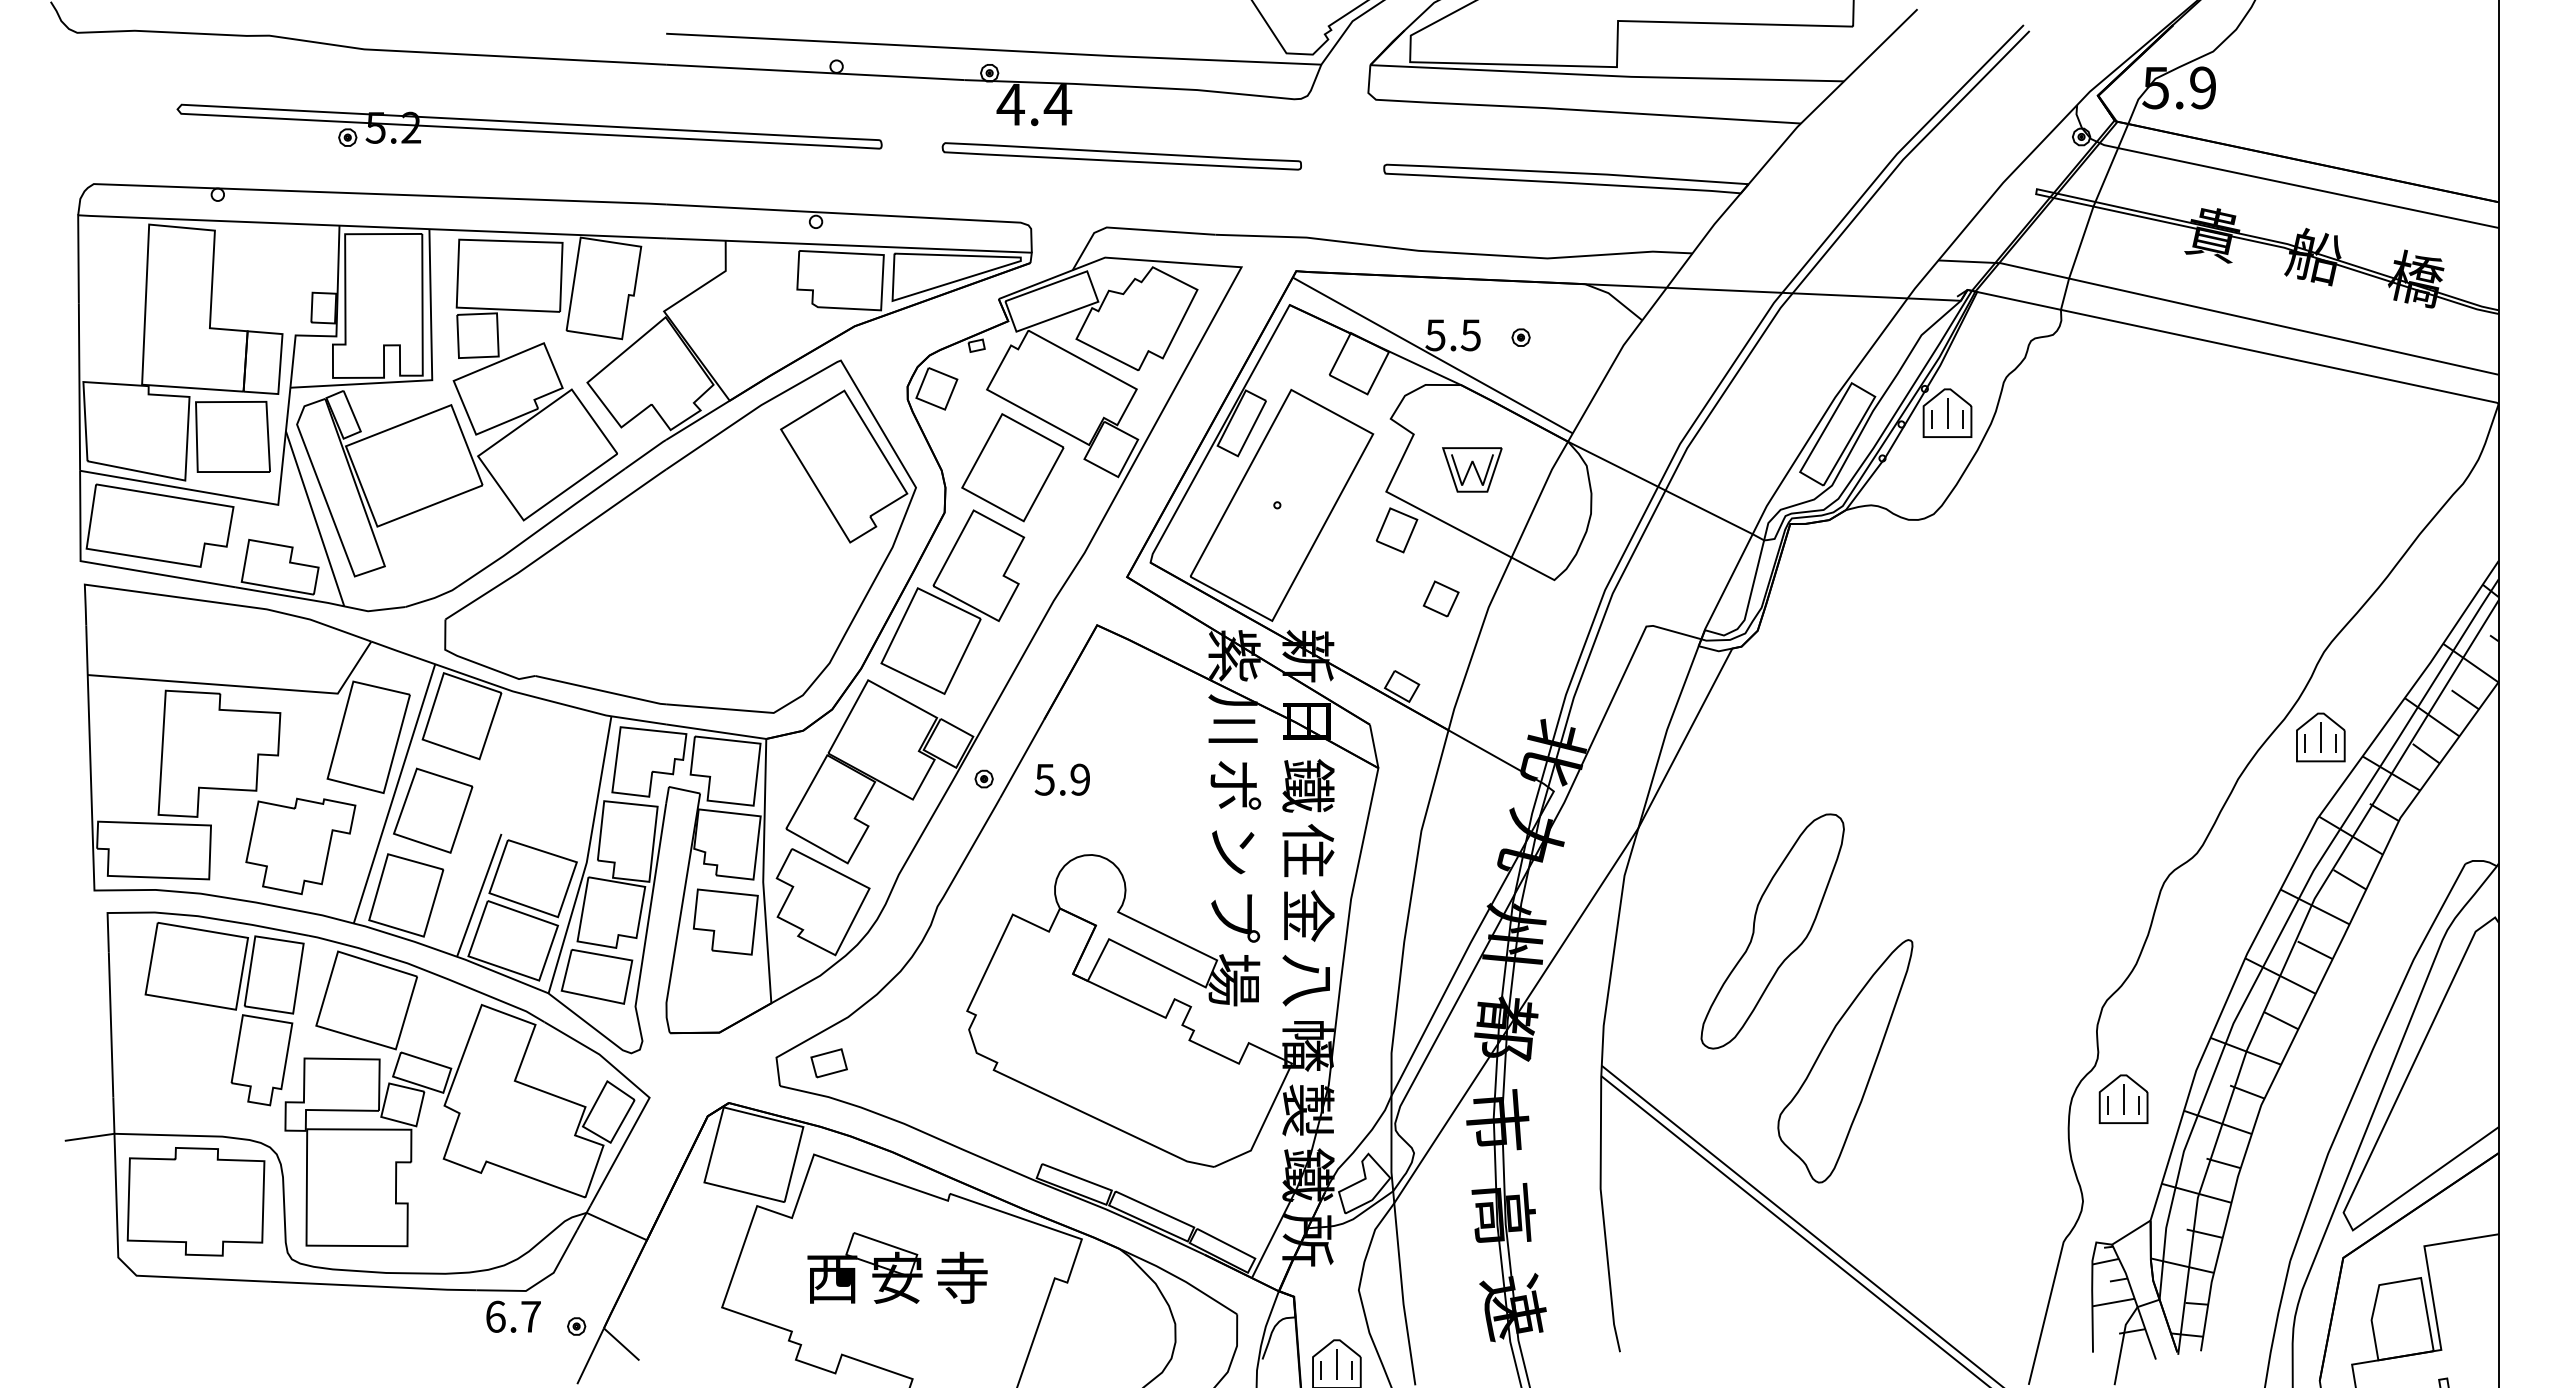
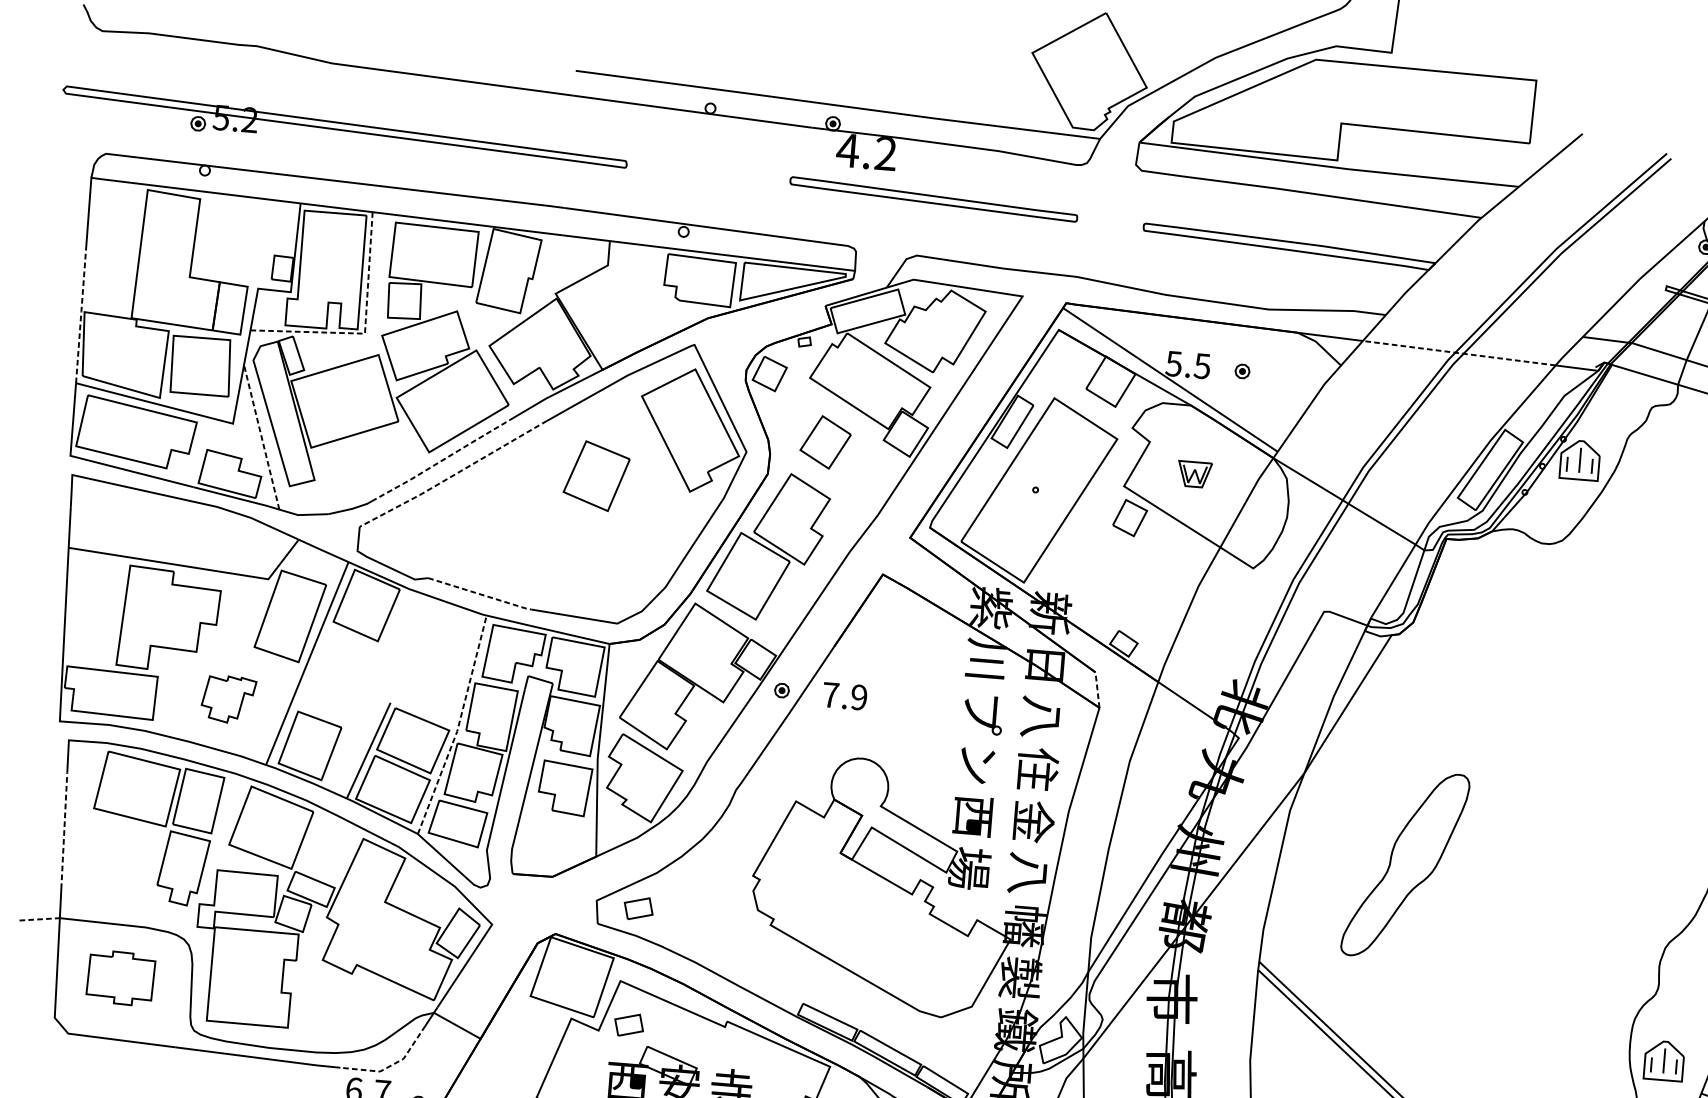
text: (1057, 104) -> (885, 153), 4.4 -> 4.2
part: (529, 126) -> (344, 126), moved
line: (1787, 293) -> (1459, 353), solid -> dashed
line: (432, 376) -> (365, 330), solid -> dashed
line: (79, 386) -> (81, 315), solid -> dashed
part: (1012, 467) -> (825, 442), size x0.6
part: (1472, 469) -> (1194, 474), size x0.7
line: (314, 518) -> (261, 437), solid -> dashed
line: (541, 528) -> (442, 460), solid -> dashed
line: (556, 546) -> (453, 475), solid -> dashed
part: (1440, 598) -> (1160, 575), removed
line: (601, 690) -> (480, 594), solid -> dashed
line: (1374, 745) -> (1097, 689), solid -> dashed
text: (1044, 779) -> (830, 694), 5.9 -> 7.9
text: (1308, 785) -> (1042, 717), 鐵 -> 八
text: (1235, 786) -> (983, 713), ポ -> プ
part: (433, 810) -> (596, 475), moved
part: (300, 846) -> (228, 699), size x0.6
line: (587, 856) -> (458, 726), solid -> dashed
text: (1234, 916) -> (974, 817), プ -> 西
line: (111, 1024) -> (64, 830), solid -> dashed
part: (1845, 1061) -> (1455, 974), removed
part: (2123, 1098) -> (1664, 1060), moved
line: (90, 1137) -> (40, 919), solid -> dashed
part: (195, 1201) -> (120, 977), size x0.6
part: (828, 1208) -> (628, 1025), added
line: (539, 1282) -> (391, 1065), solid -> dashed

